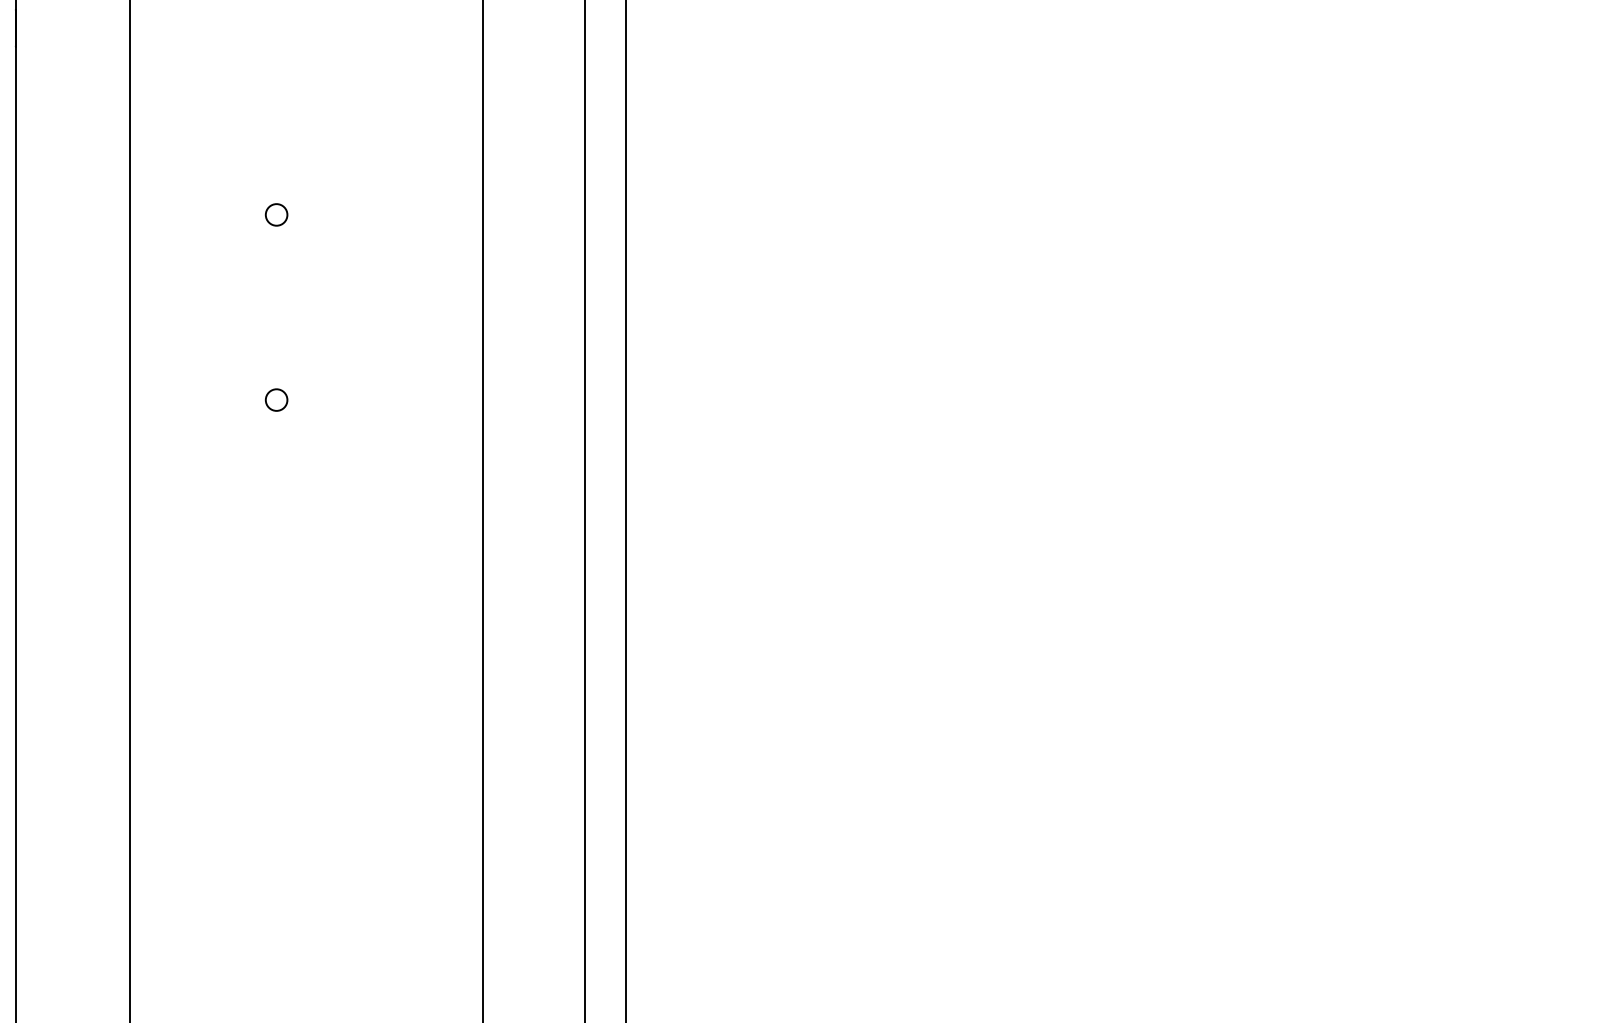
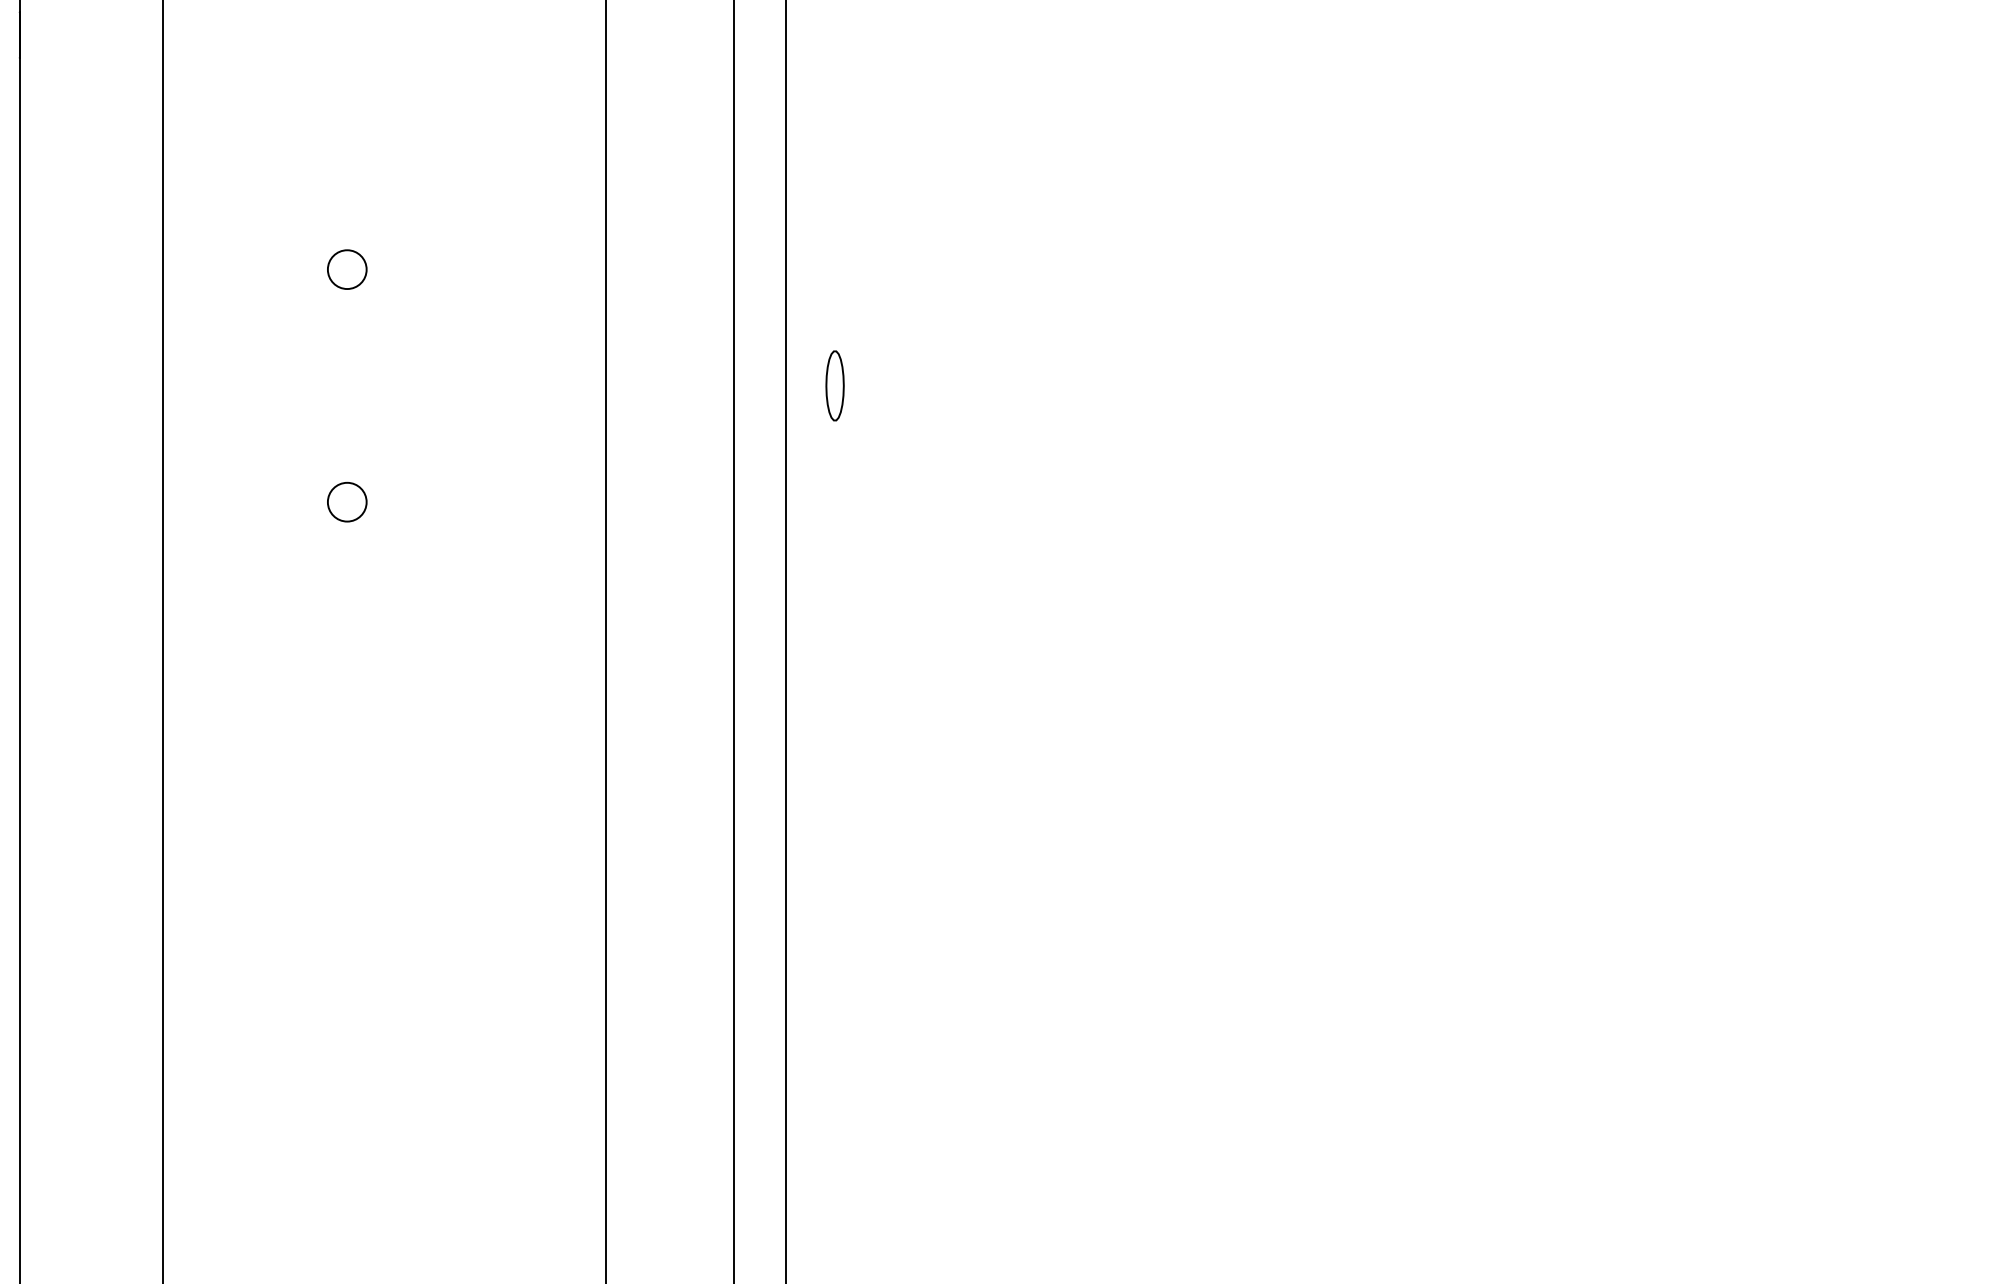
circle: (276, 214) -> (347, 269), size x1.43
part: (665, 307) -> (835, 385), added
circle: (276, 399) -> (347, 501), size x1.43

